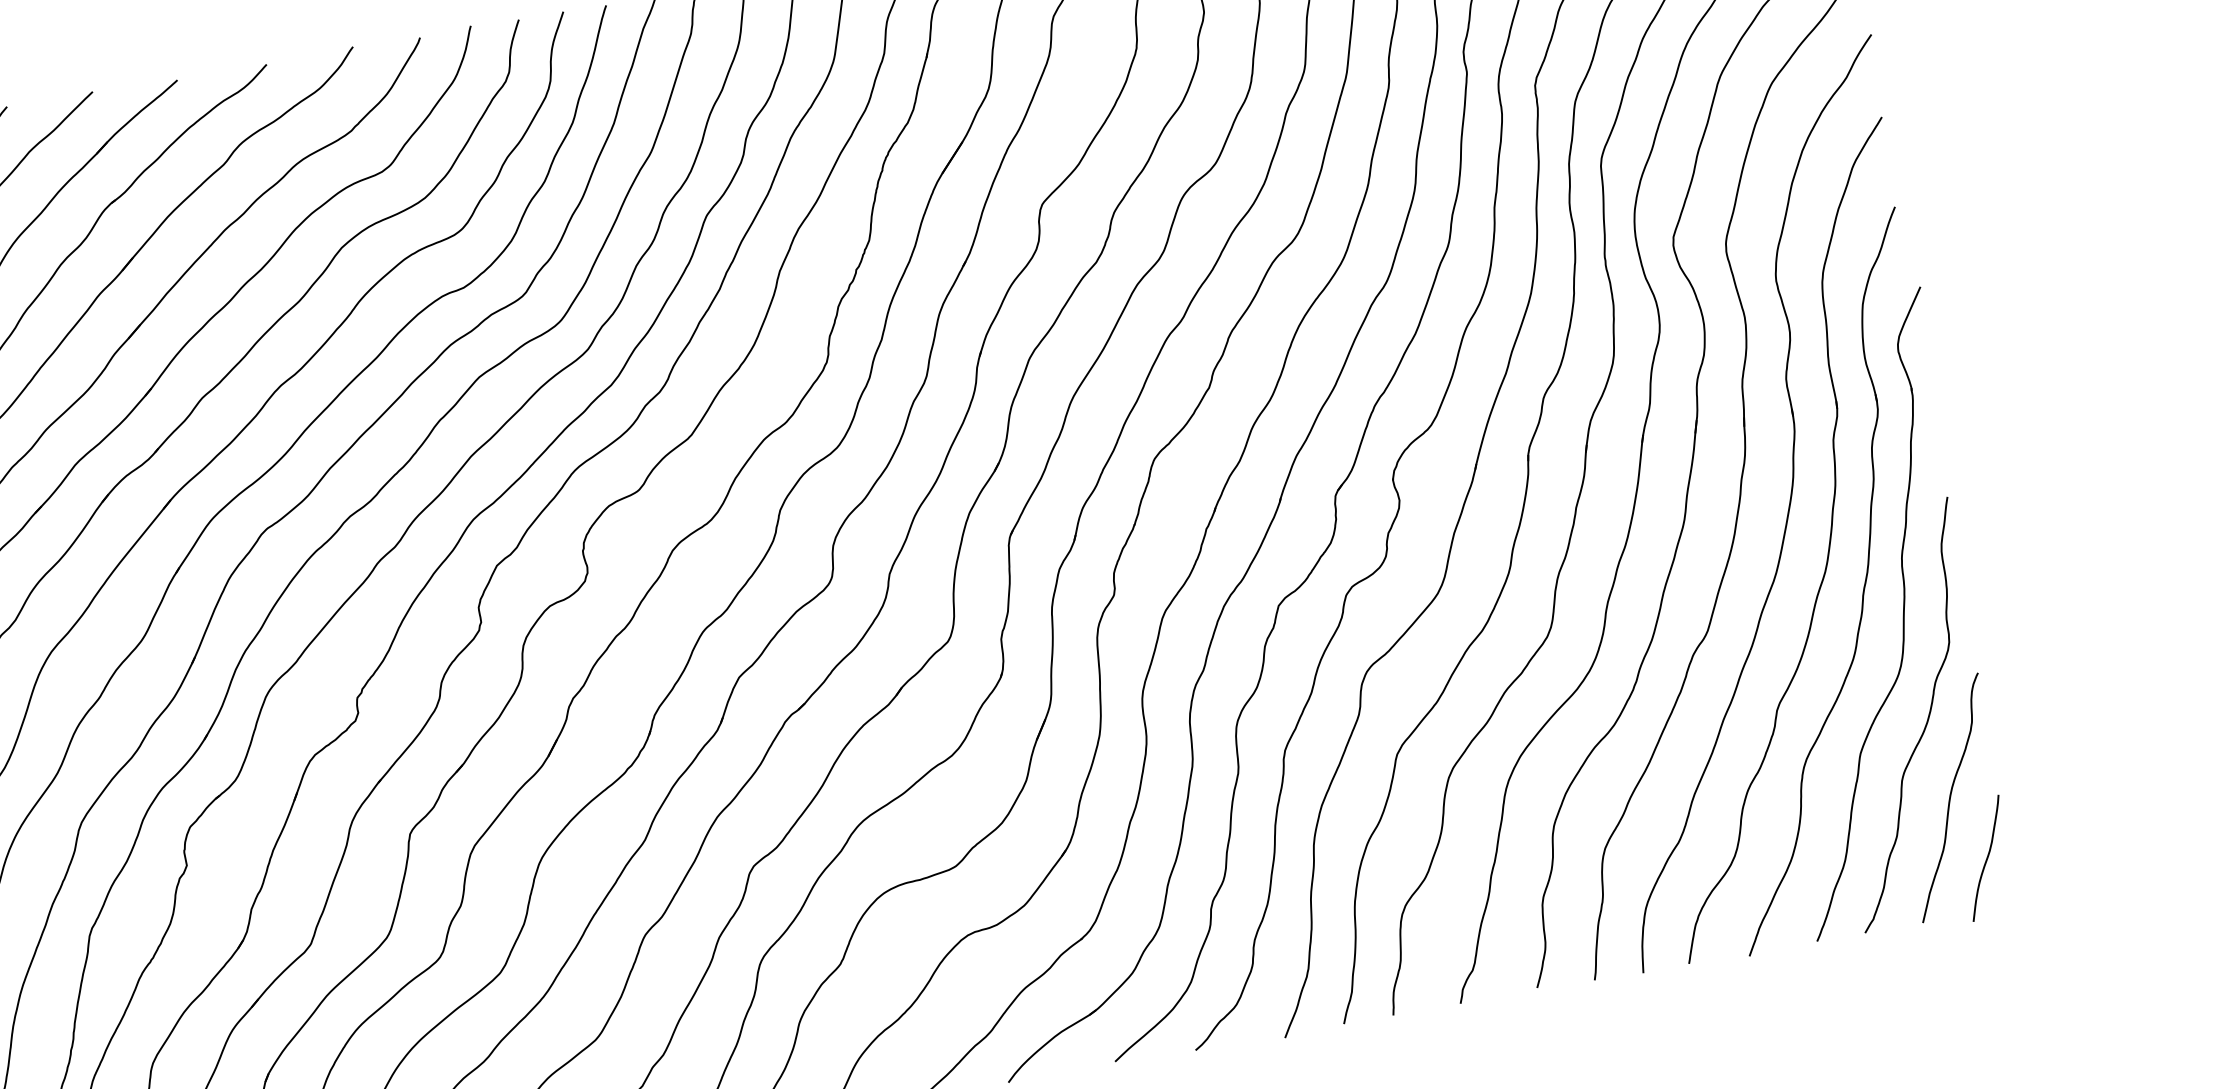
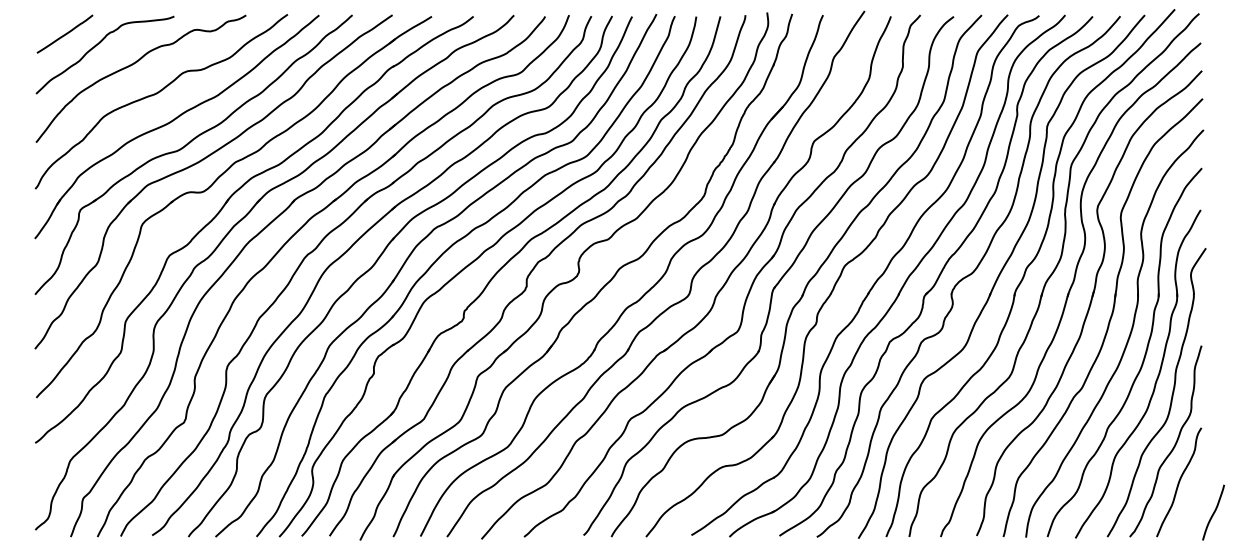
curve: (1985, 858) -> (1213, 512), moved

